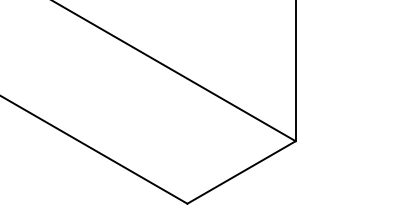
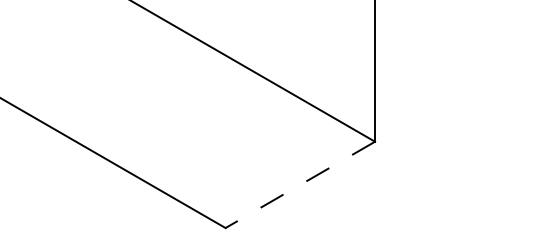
line: (241, 172) -> (300, 184), solid -> dashed

